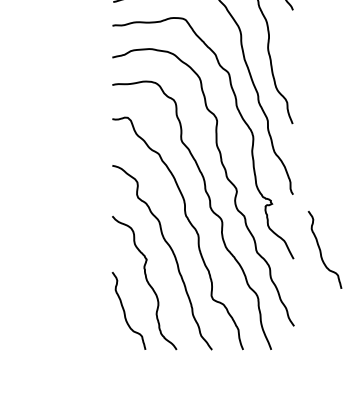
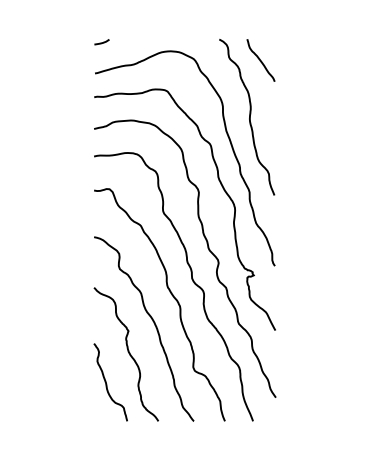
curve: (321, 252) -> (303, 323), removed

